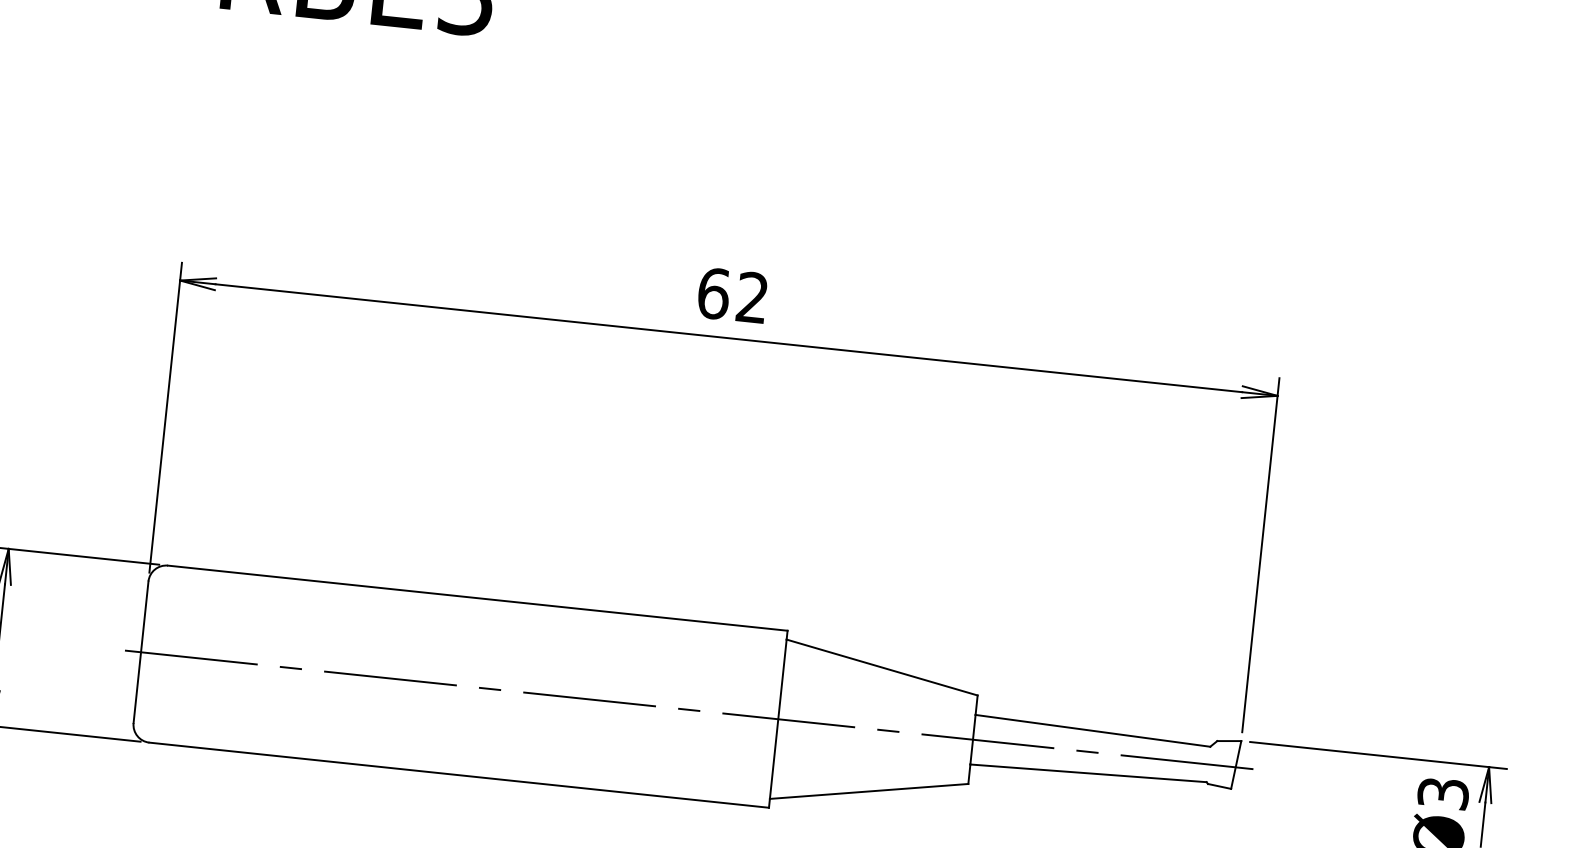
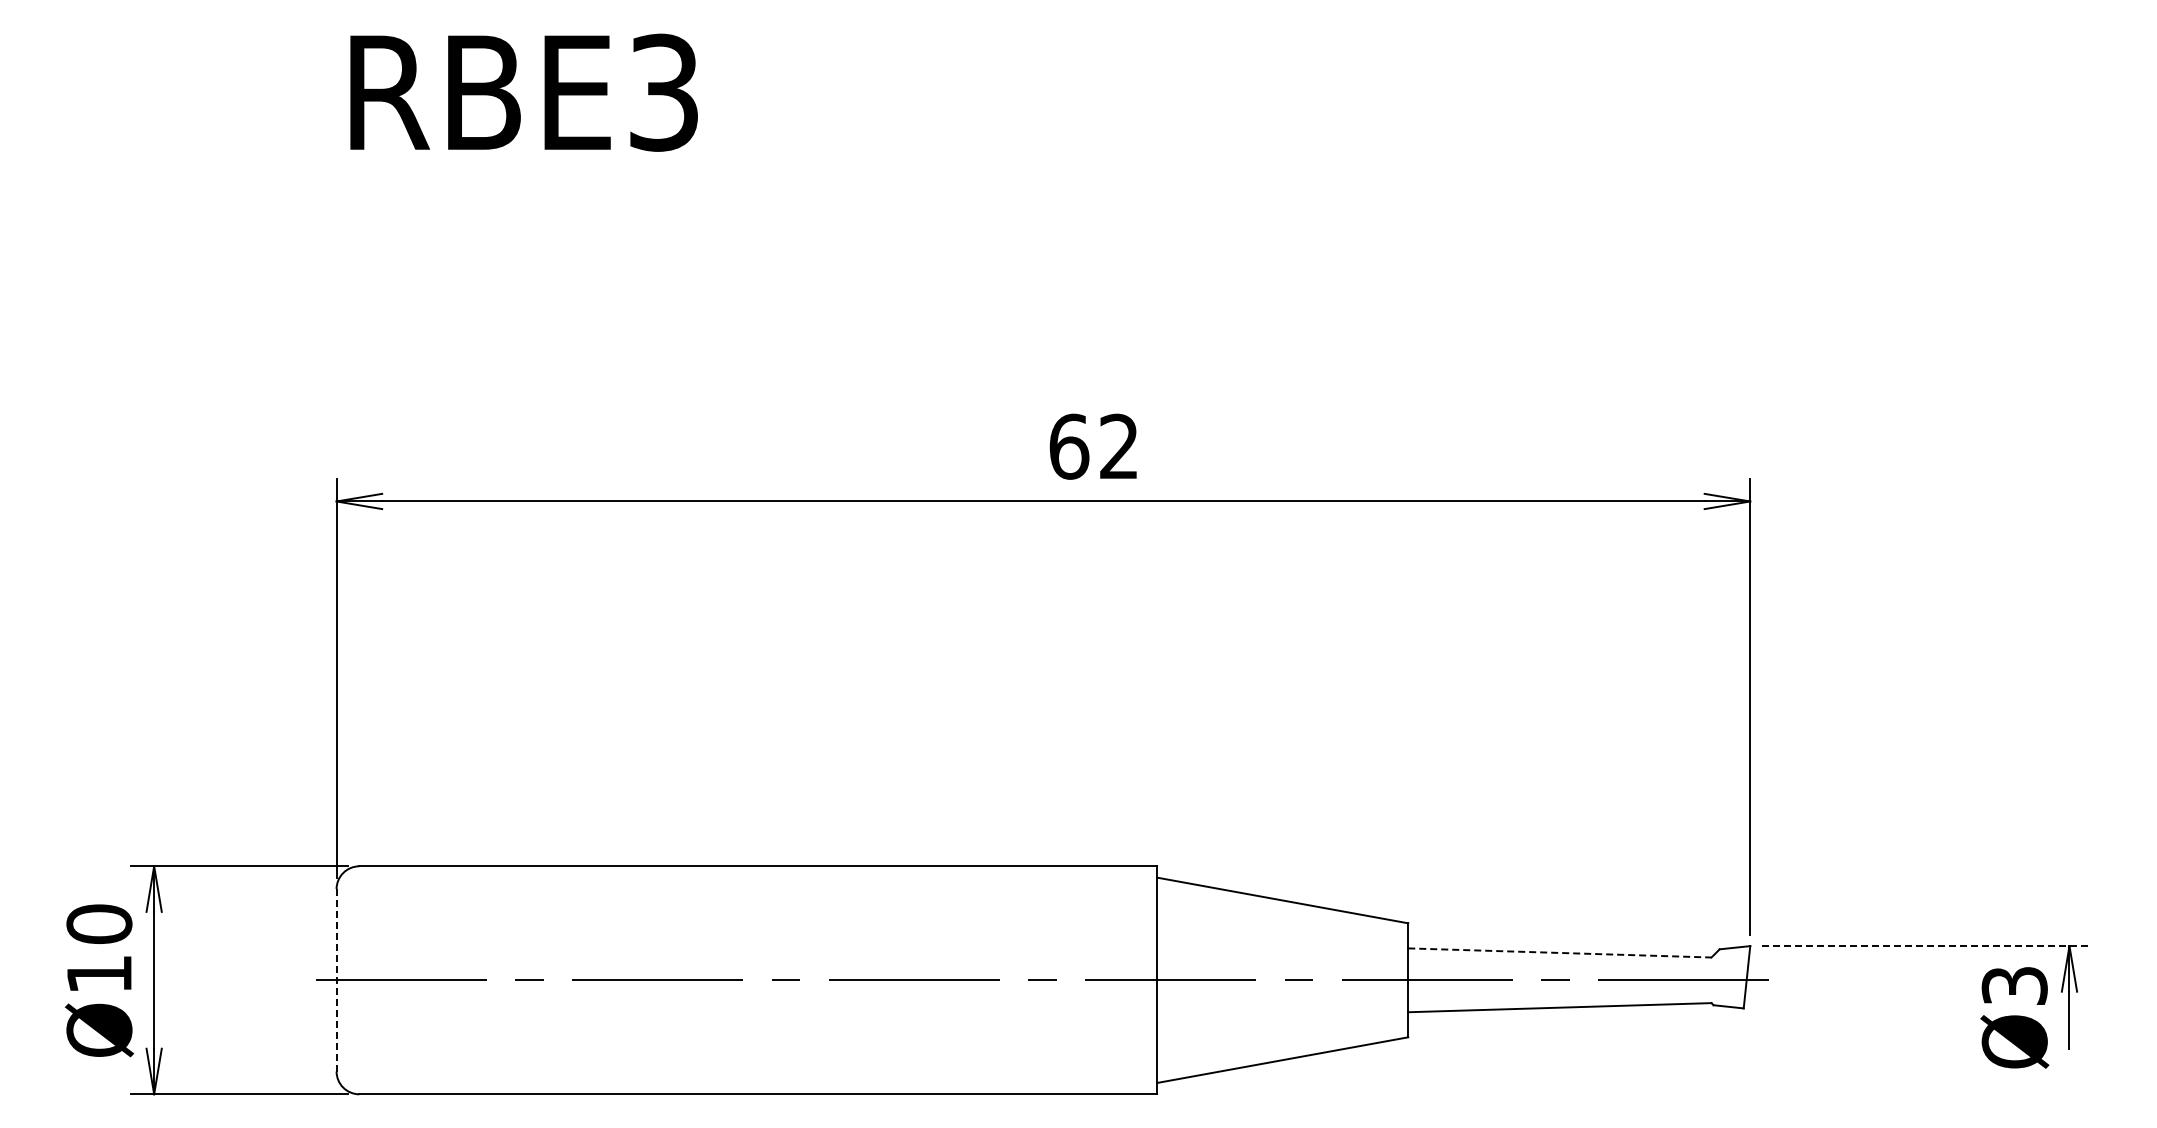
text: (731, 295) -> (1092, 446), moved
line: (141, 651) -> (336, 979), solid -> dashed
line: (1092, 730) -> (1559, 952), solid -> dashed
line: (1378, 755) -> (1927, 946), solid -> dashed

